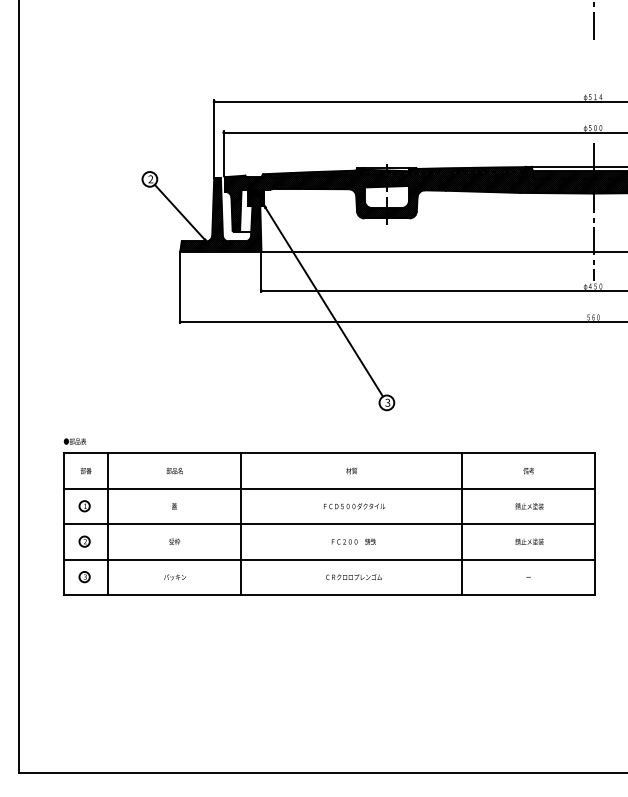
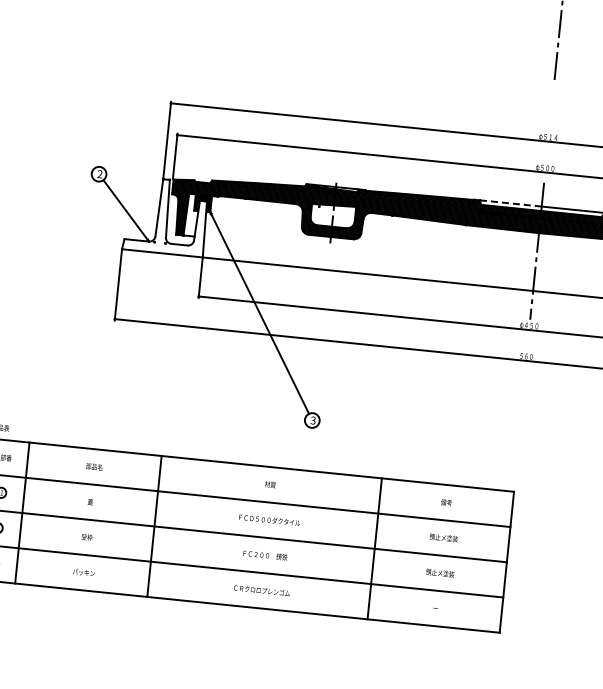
line: (562, 166) -> (510, 203), solid -> dashed
hatch: (220, 214) -> (165, 216), removed

